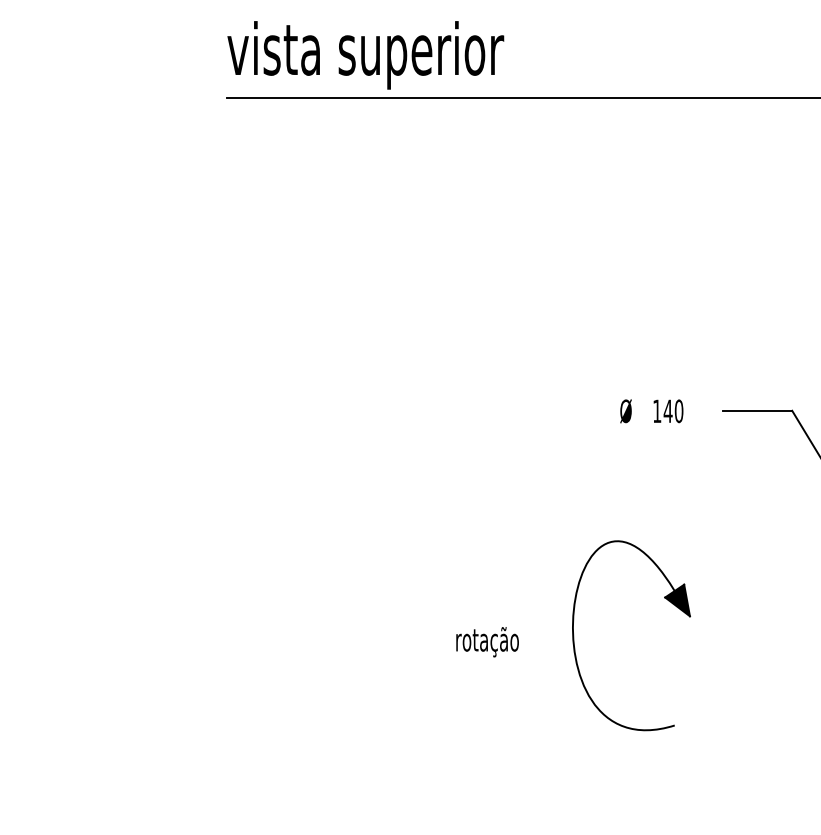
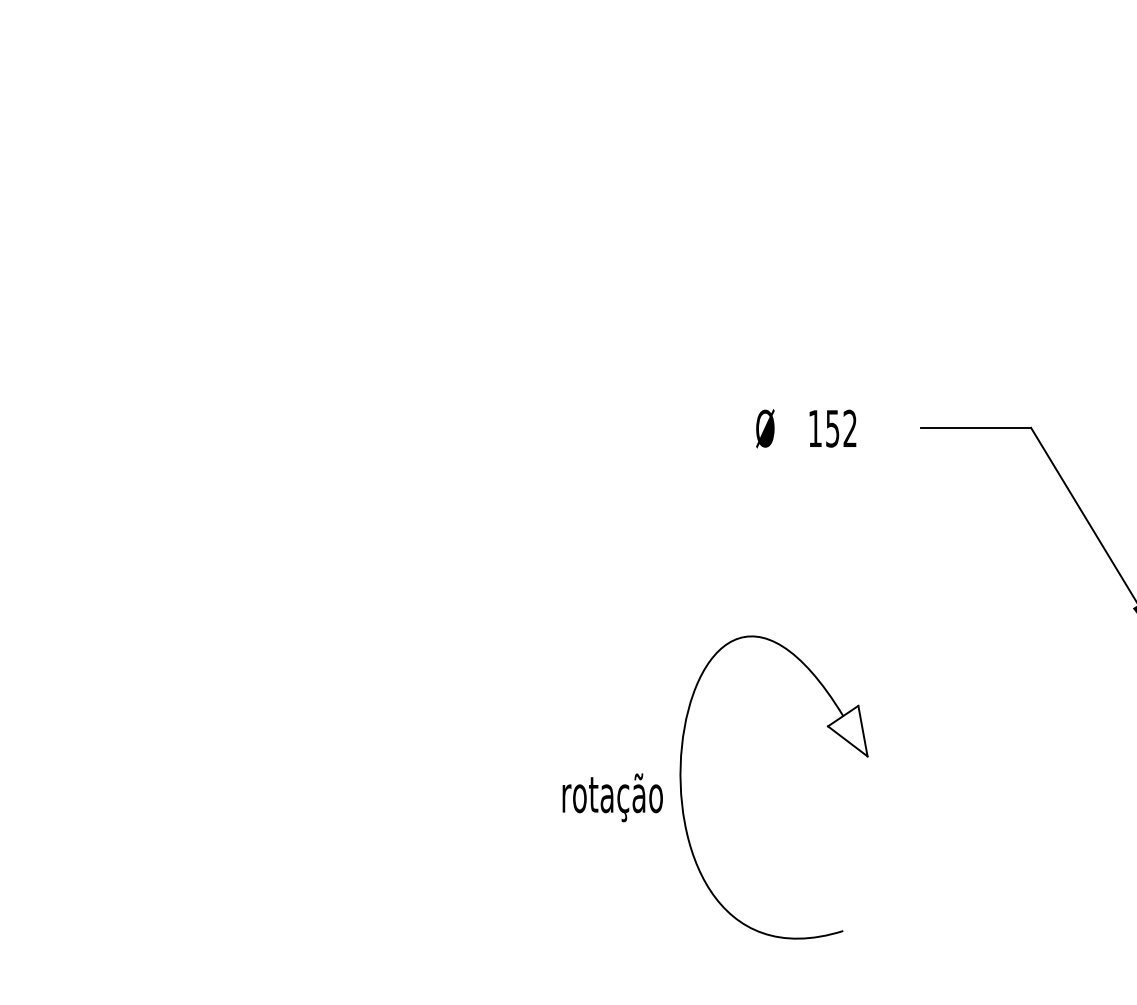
text: (673, 411) -> (841, 428), 140 -> 152
fill: (677, 600) -> (847, 731), removed
text: (487, 642) -> (612, 798), moved

